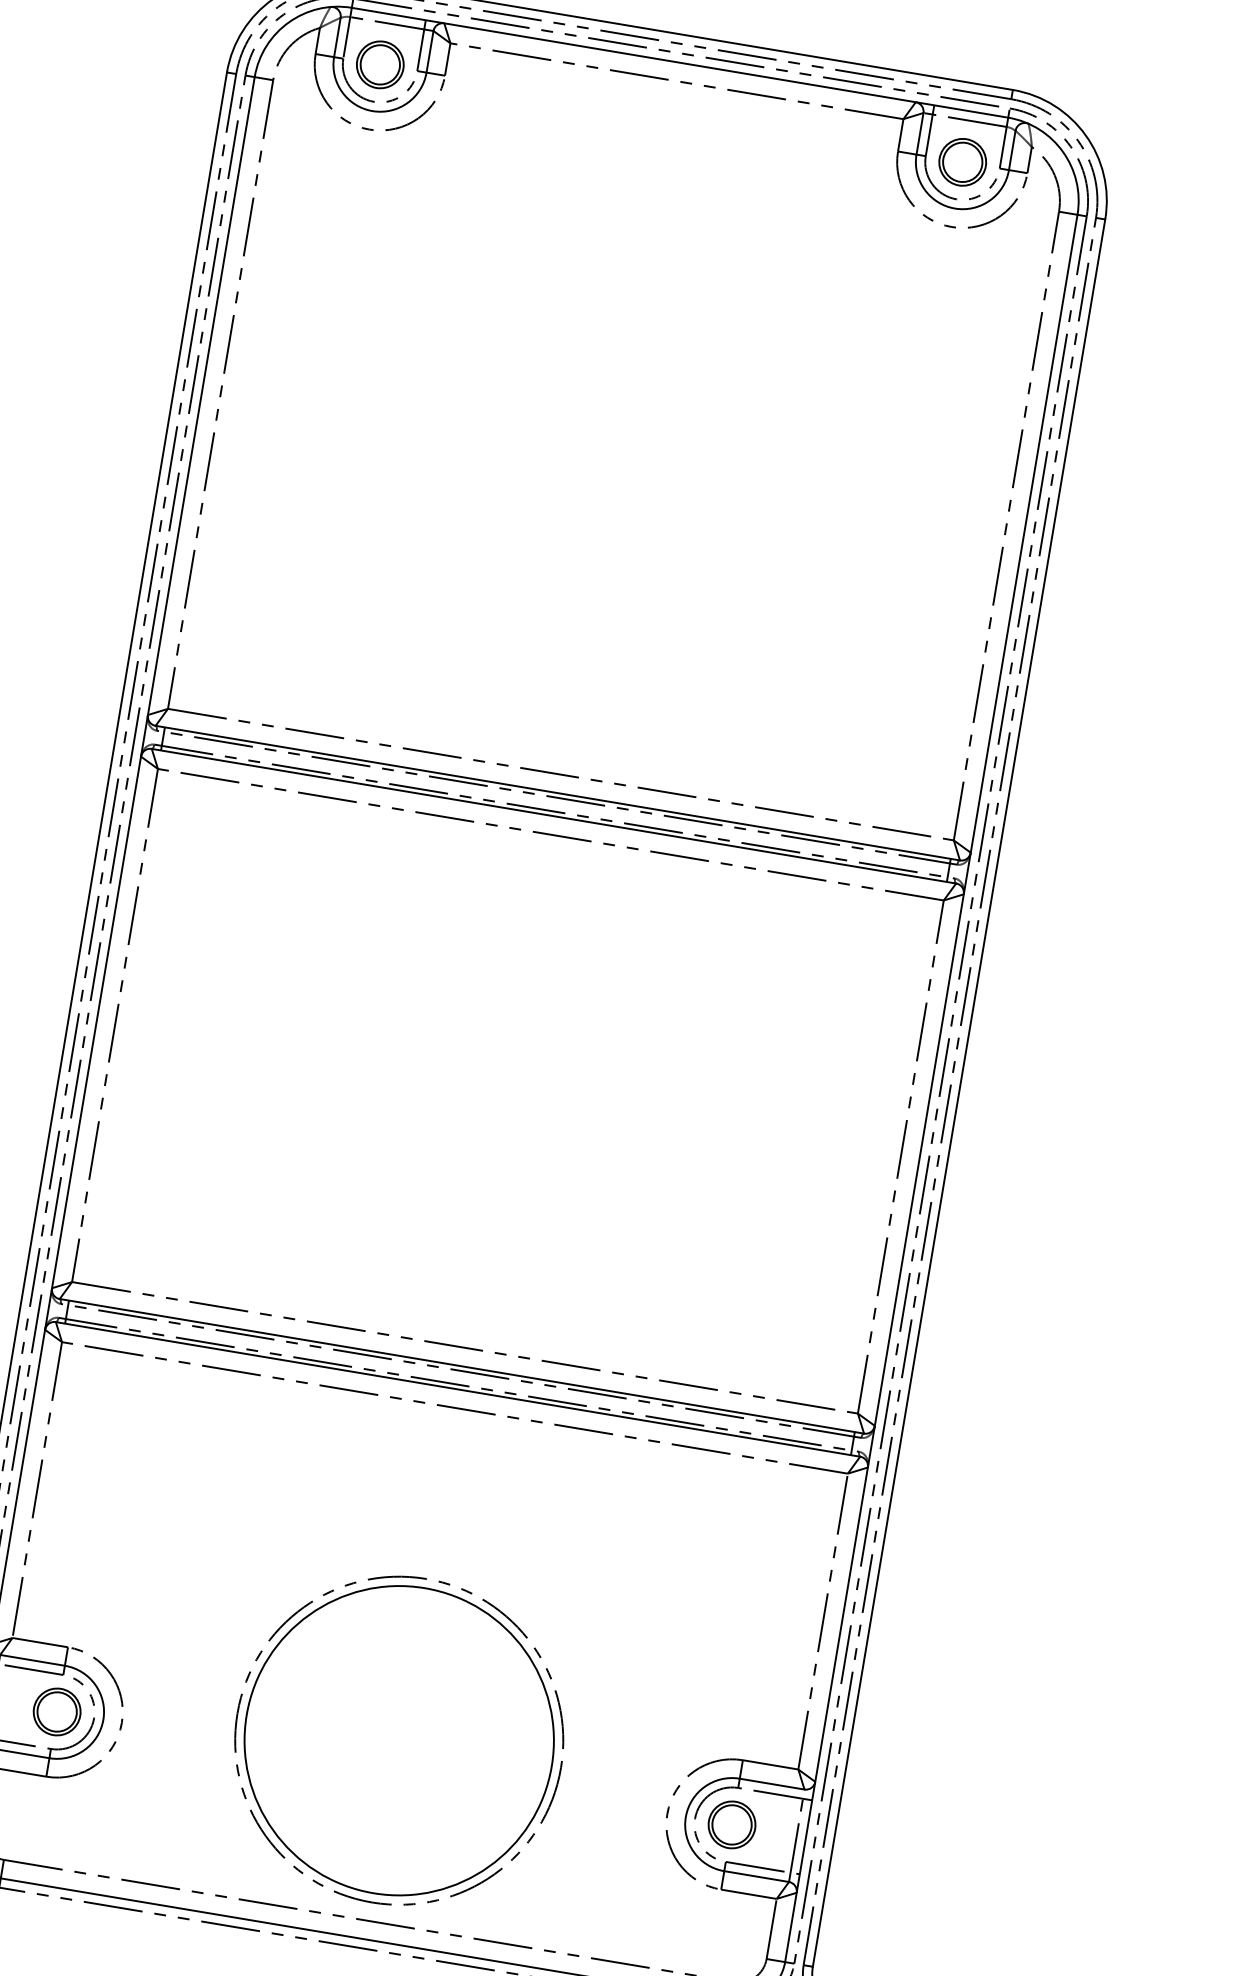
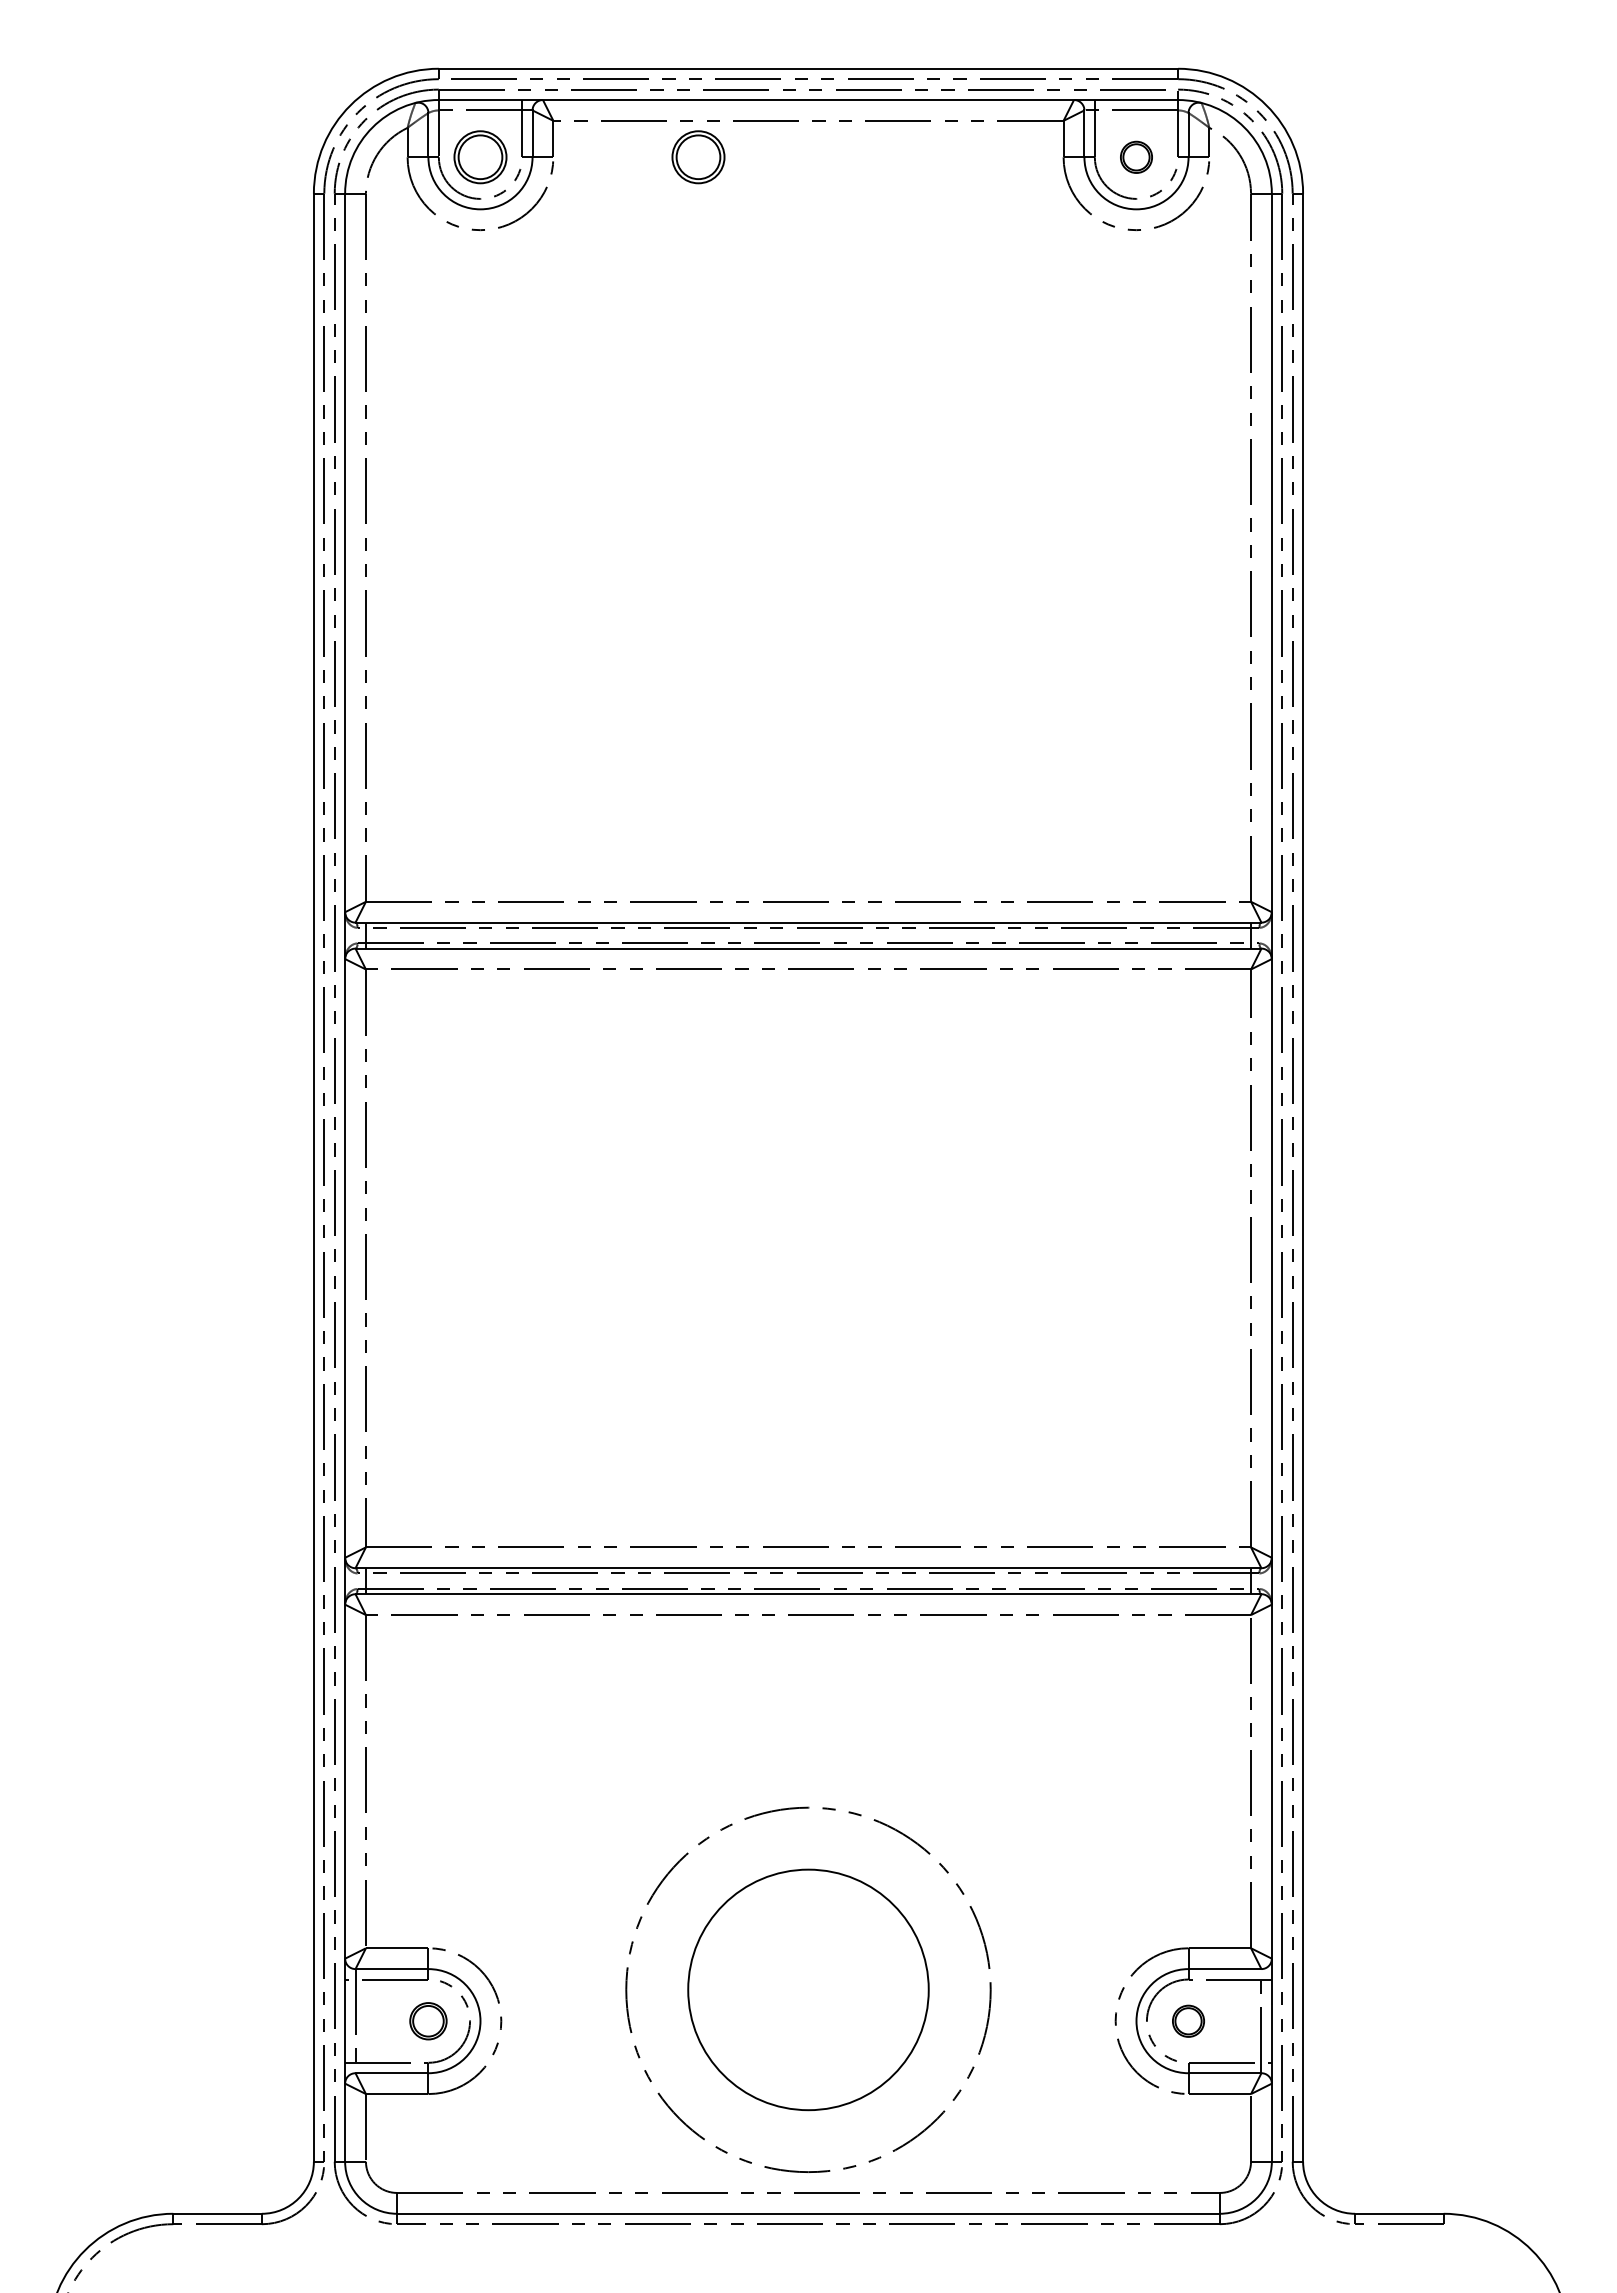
part: (573, 97) -> (698, 157), added
part: (962, 162) -> (1136, 157), size x0.6
part: (57, 1712) -> (428, 2021), size x0.7
circle: (399, 1740) -> (808, 1989), size x0.7
part: (731, 1825) -> (1188, 2021), size x0.6

